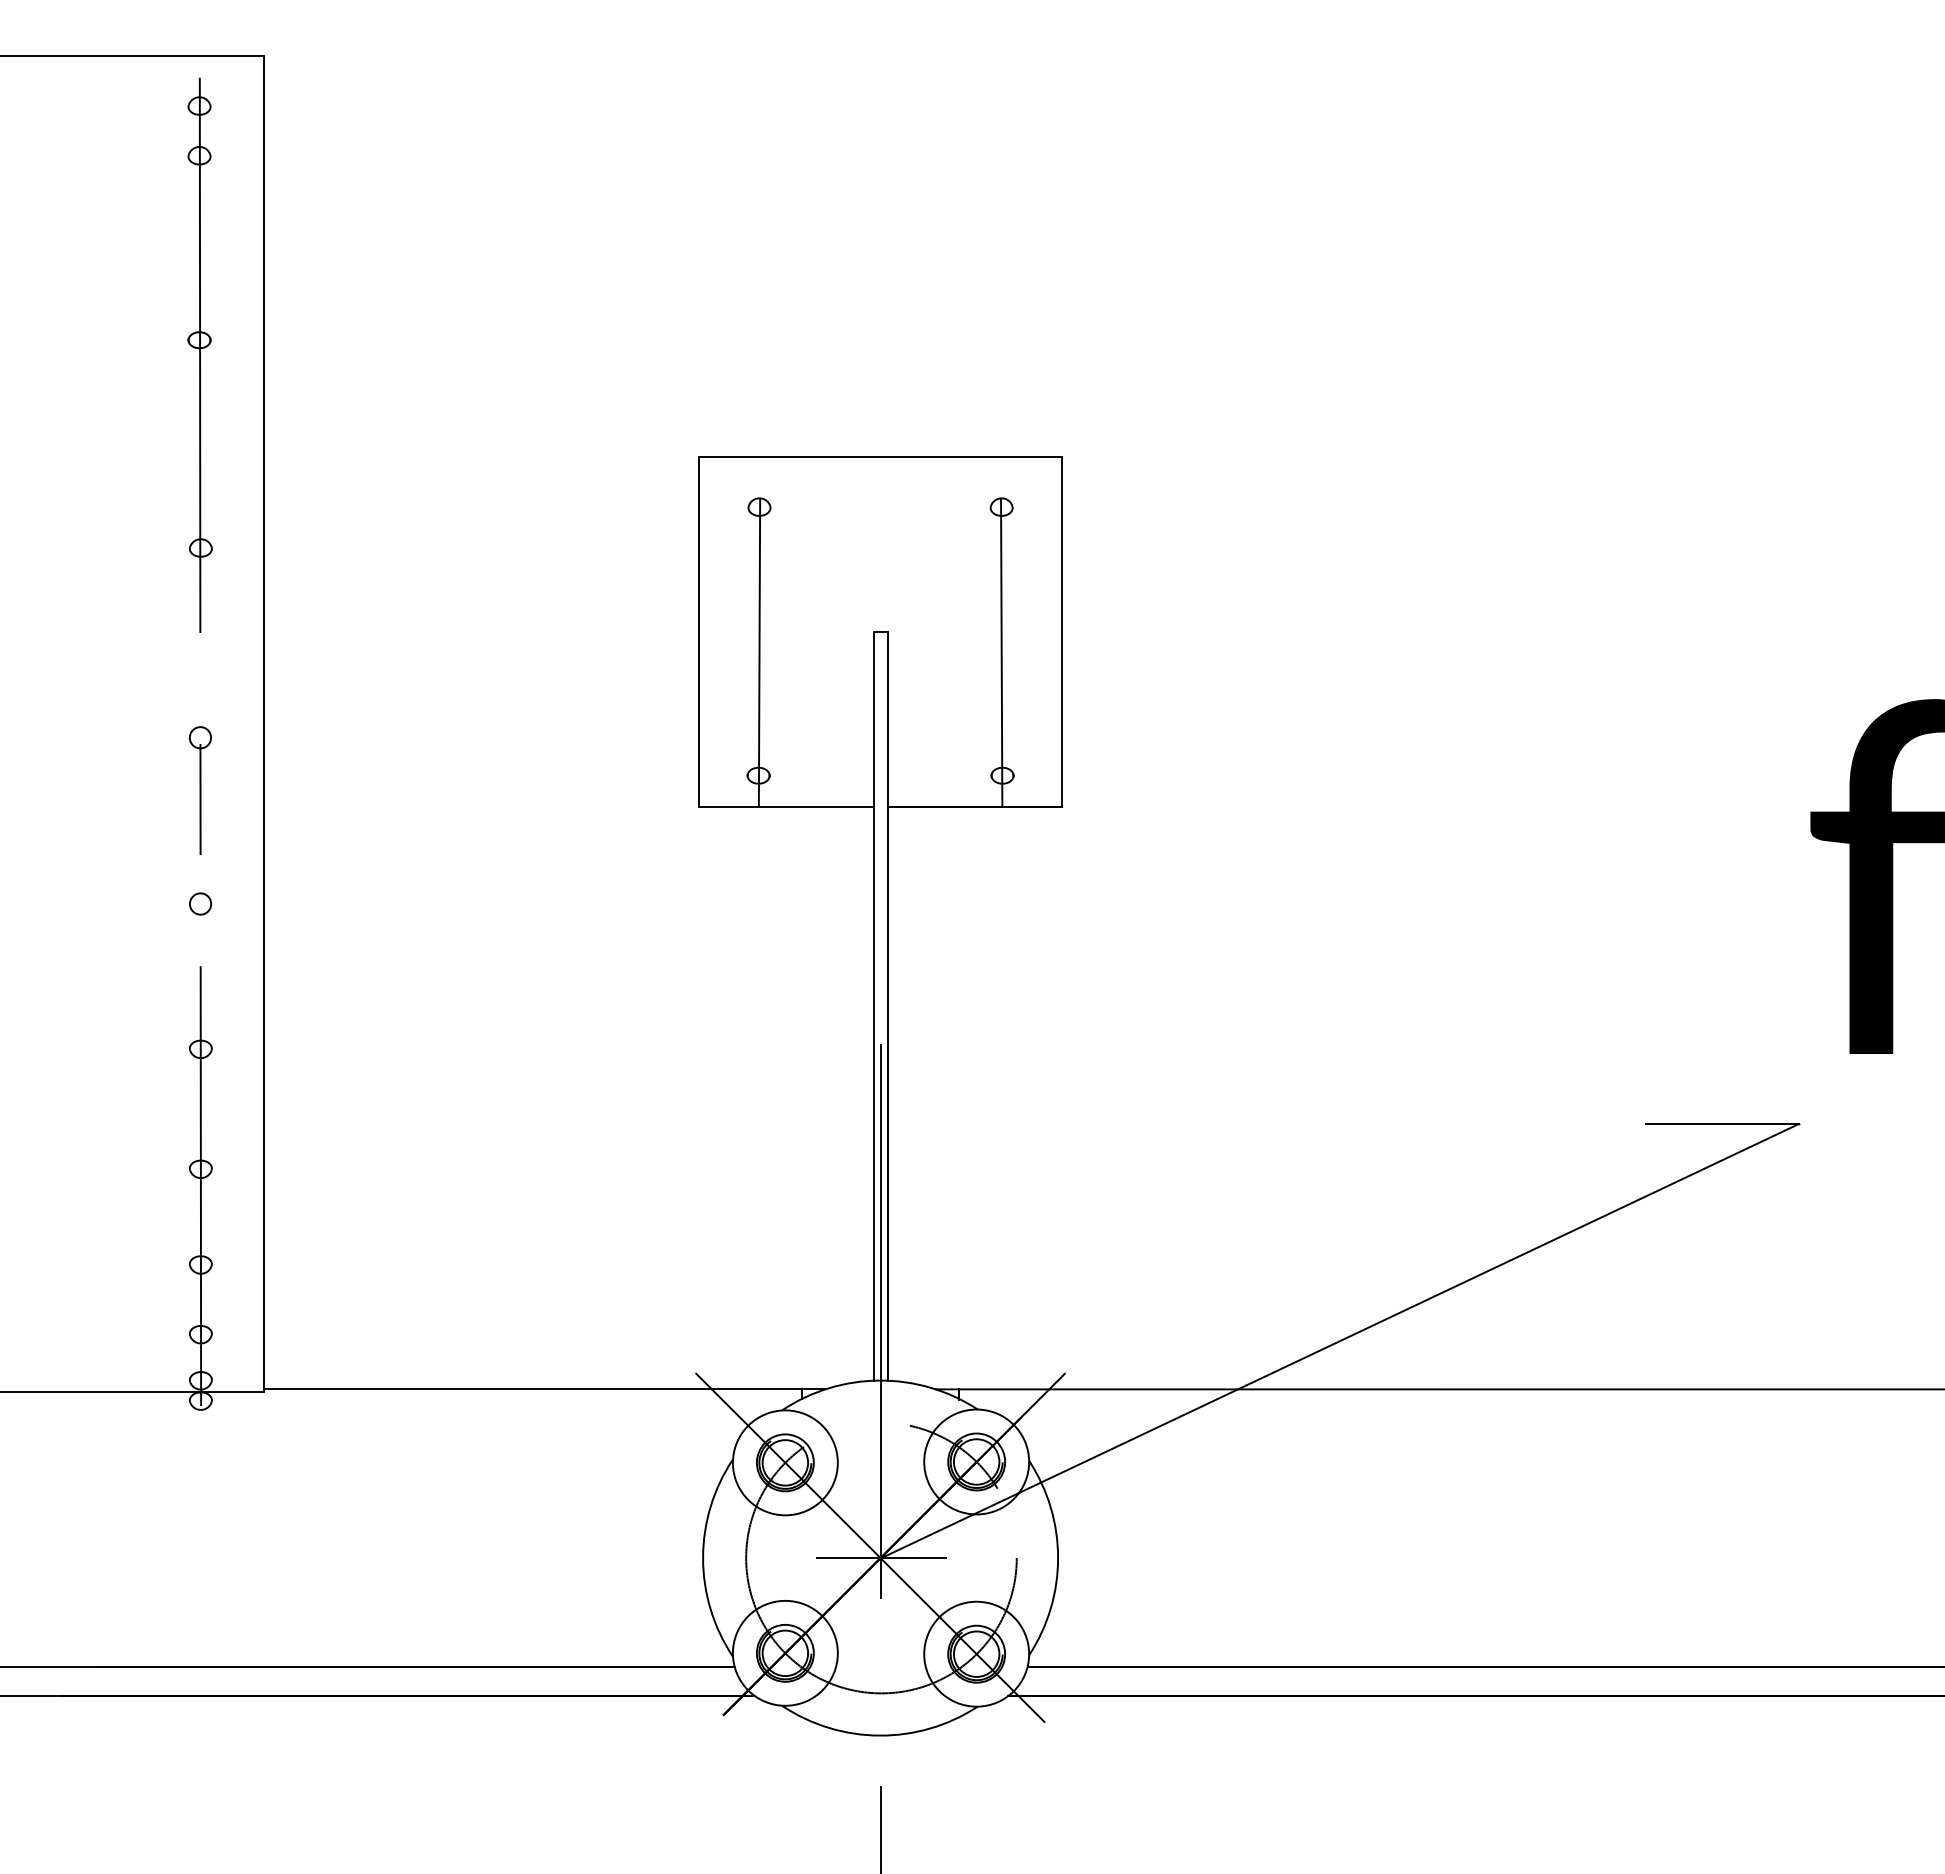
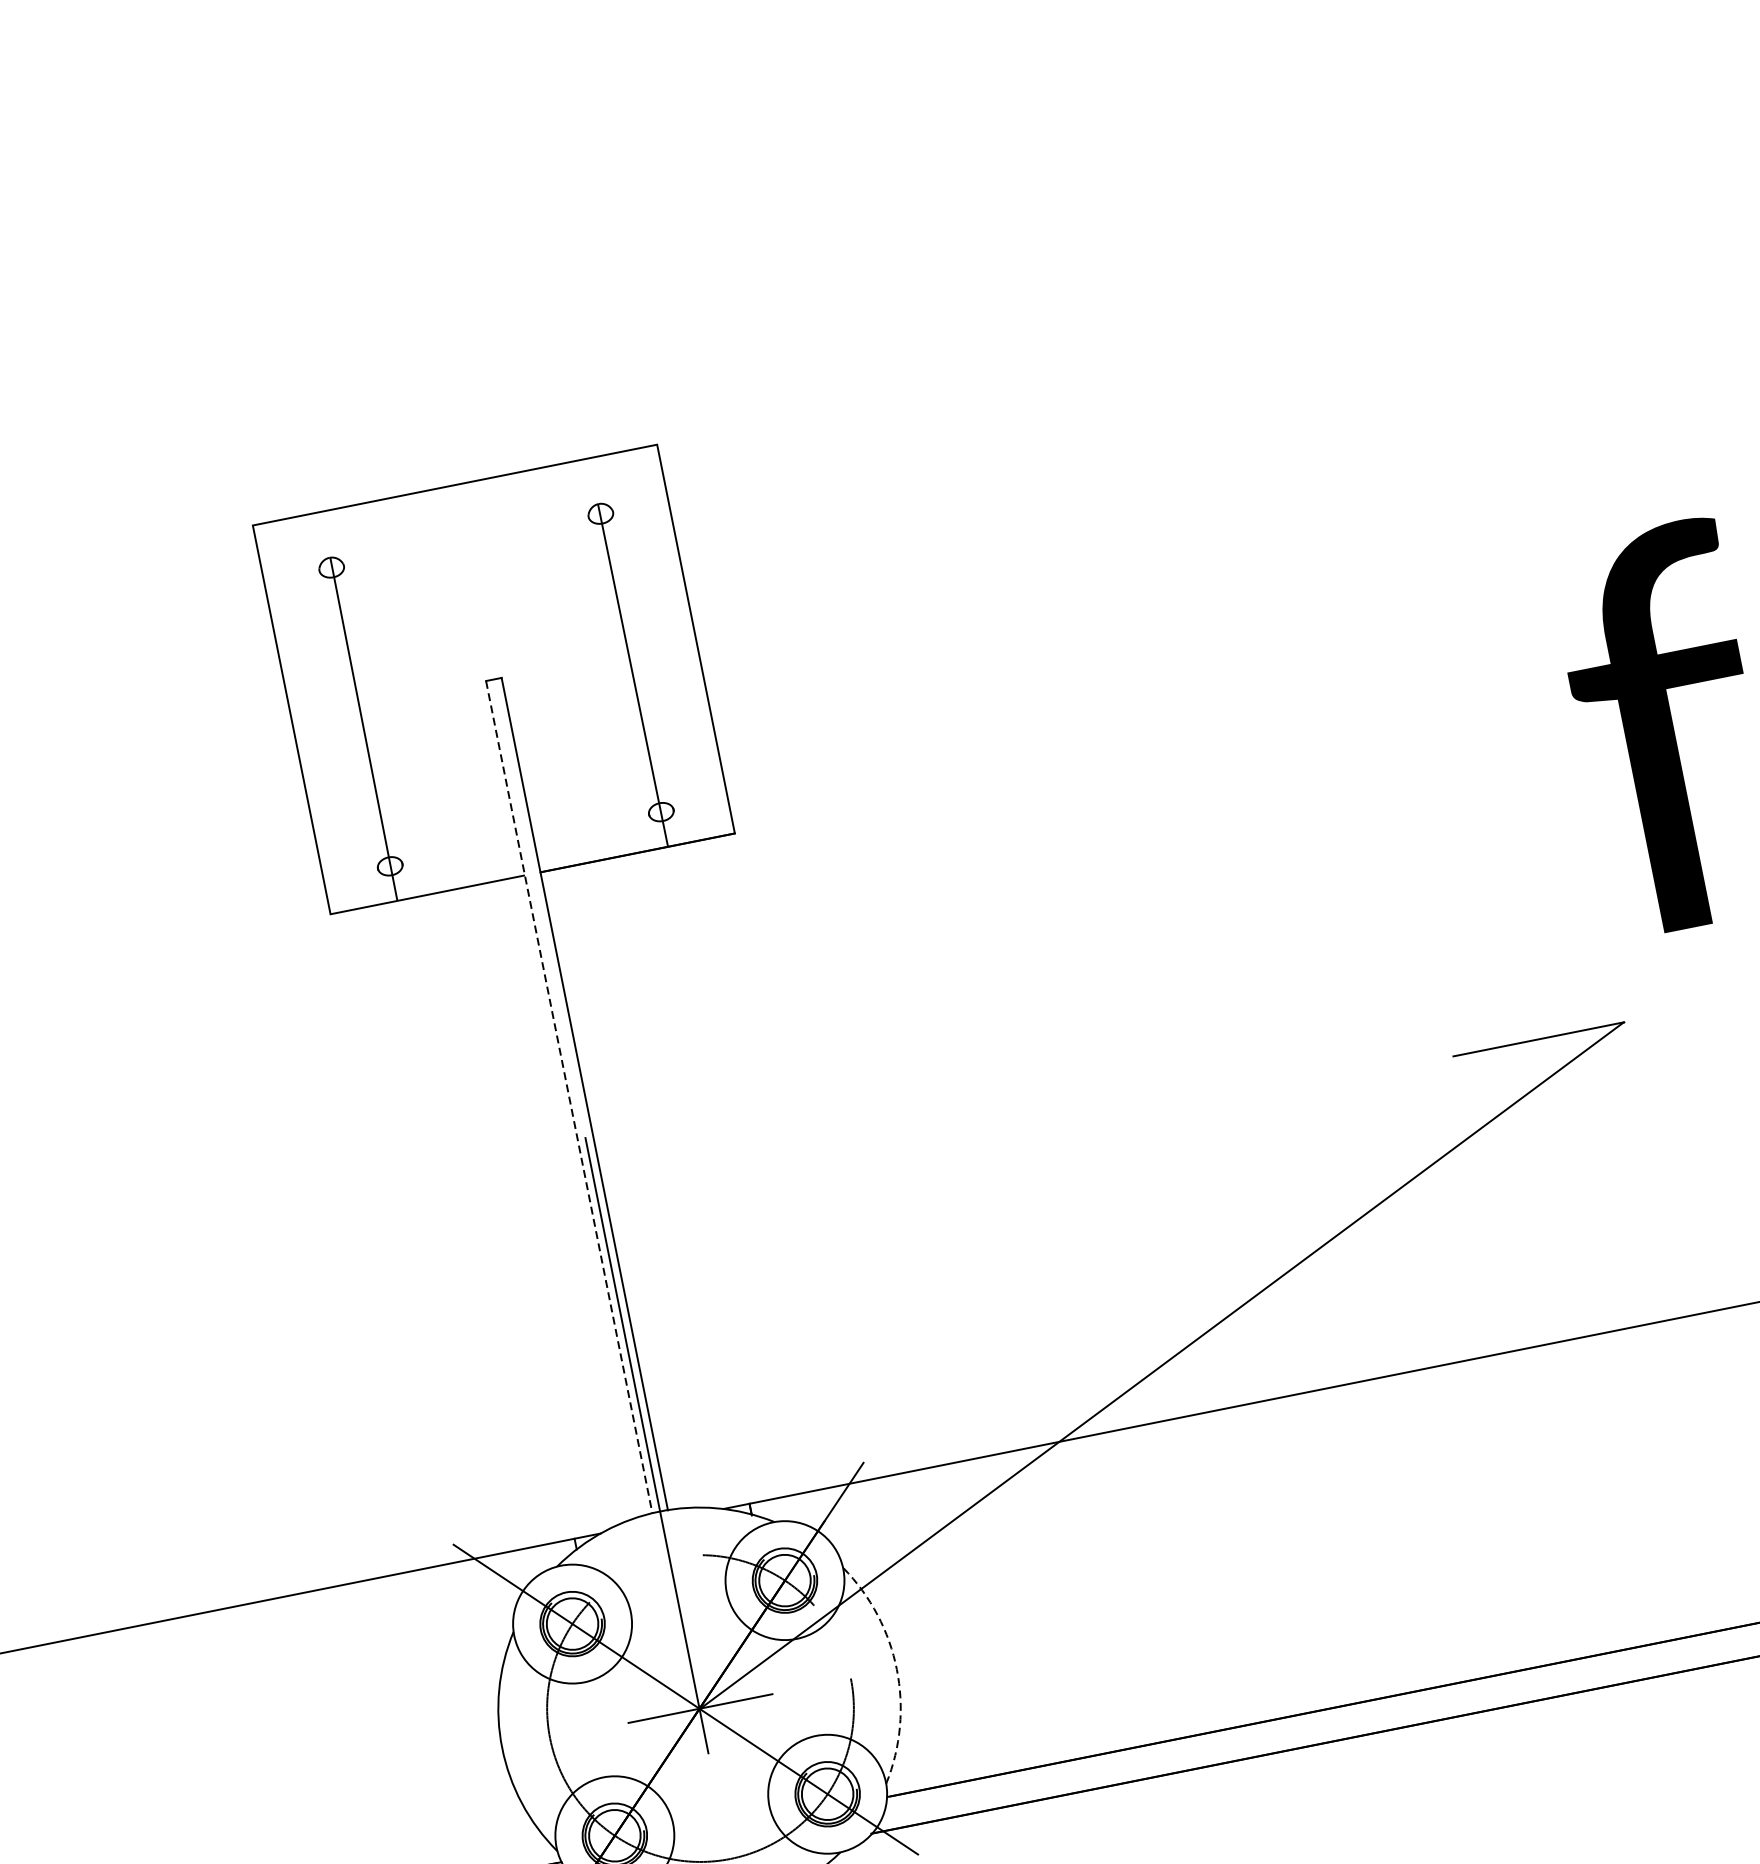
line: (873, 1006) -> (569, 1097), solid -> dashed
arc: (1058, 1558) -> (897, 1669), solid -> dashed

